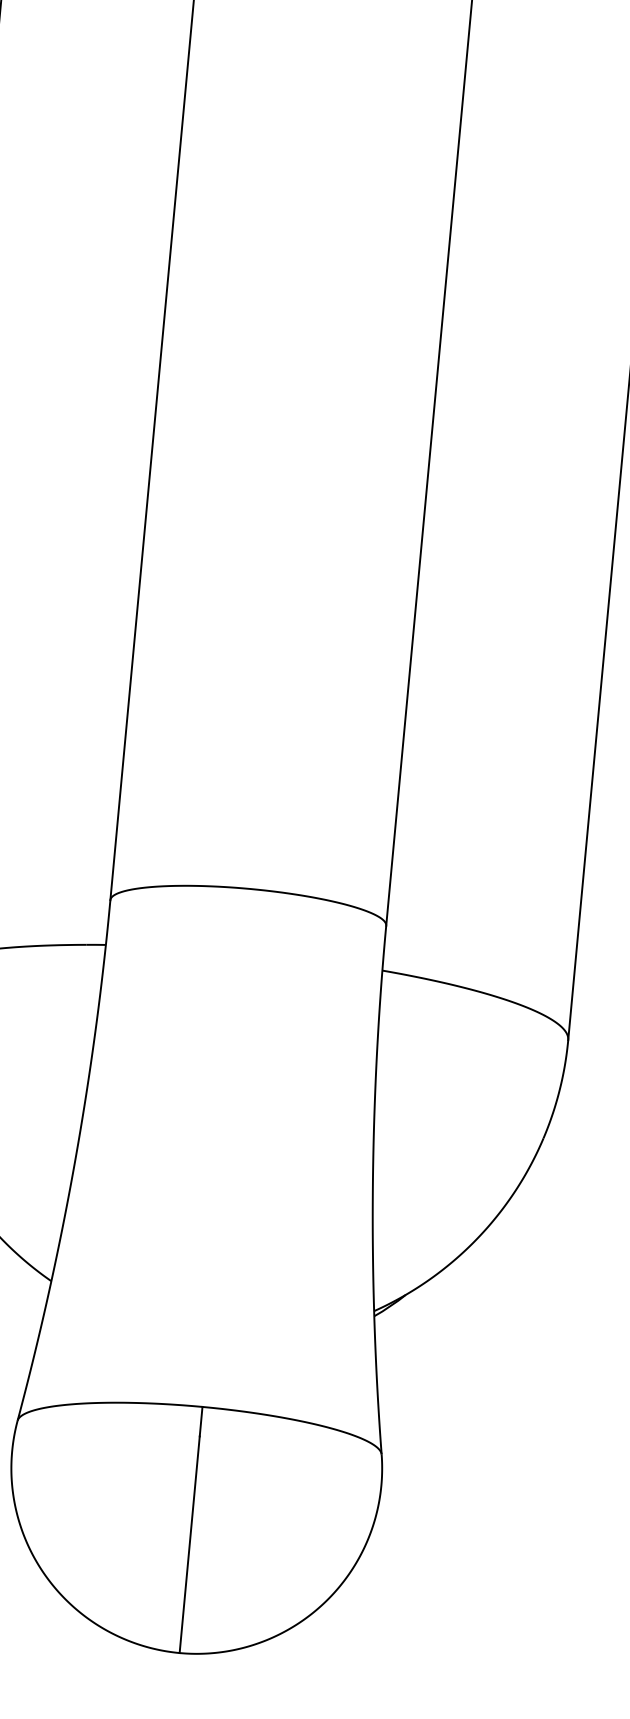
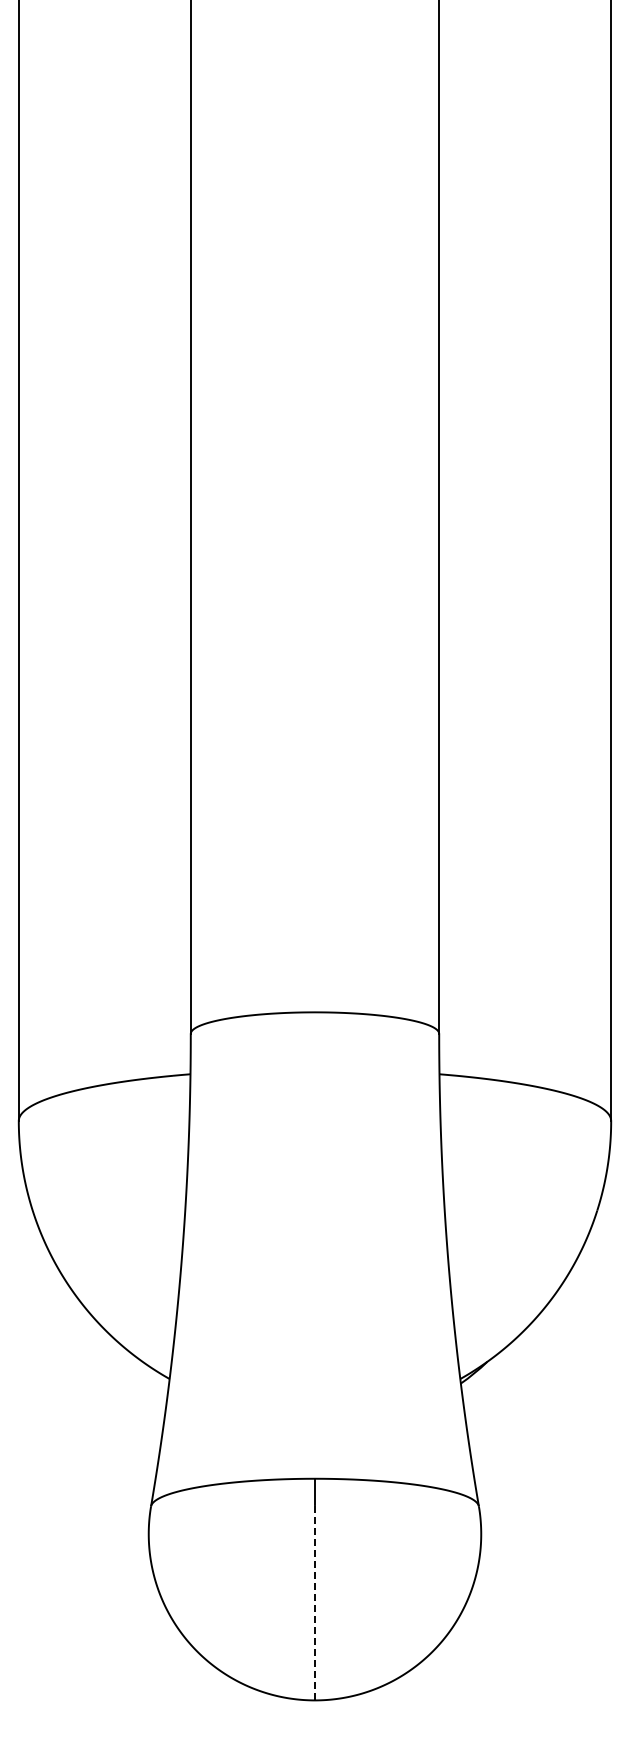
line: (190, 1544) -> (315, 1602), solid -> dashed

